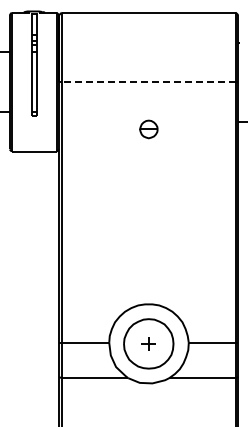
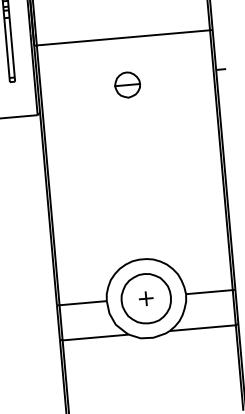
line: (148, 82) -> (123, 38), dashed -> solid
part: (148, 129) -> (127, 85), size x1.43

